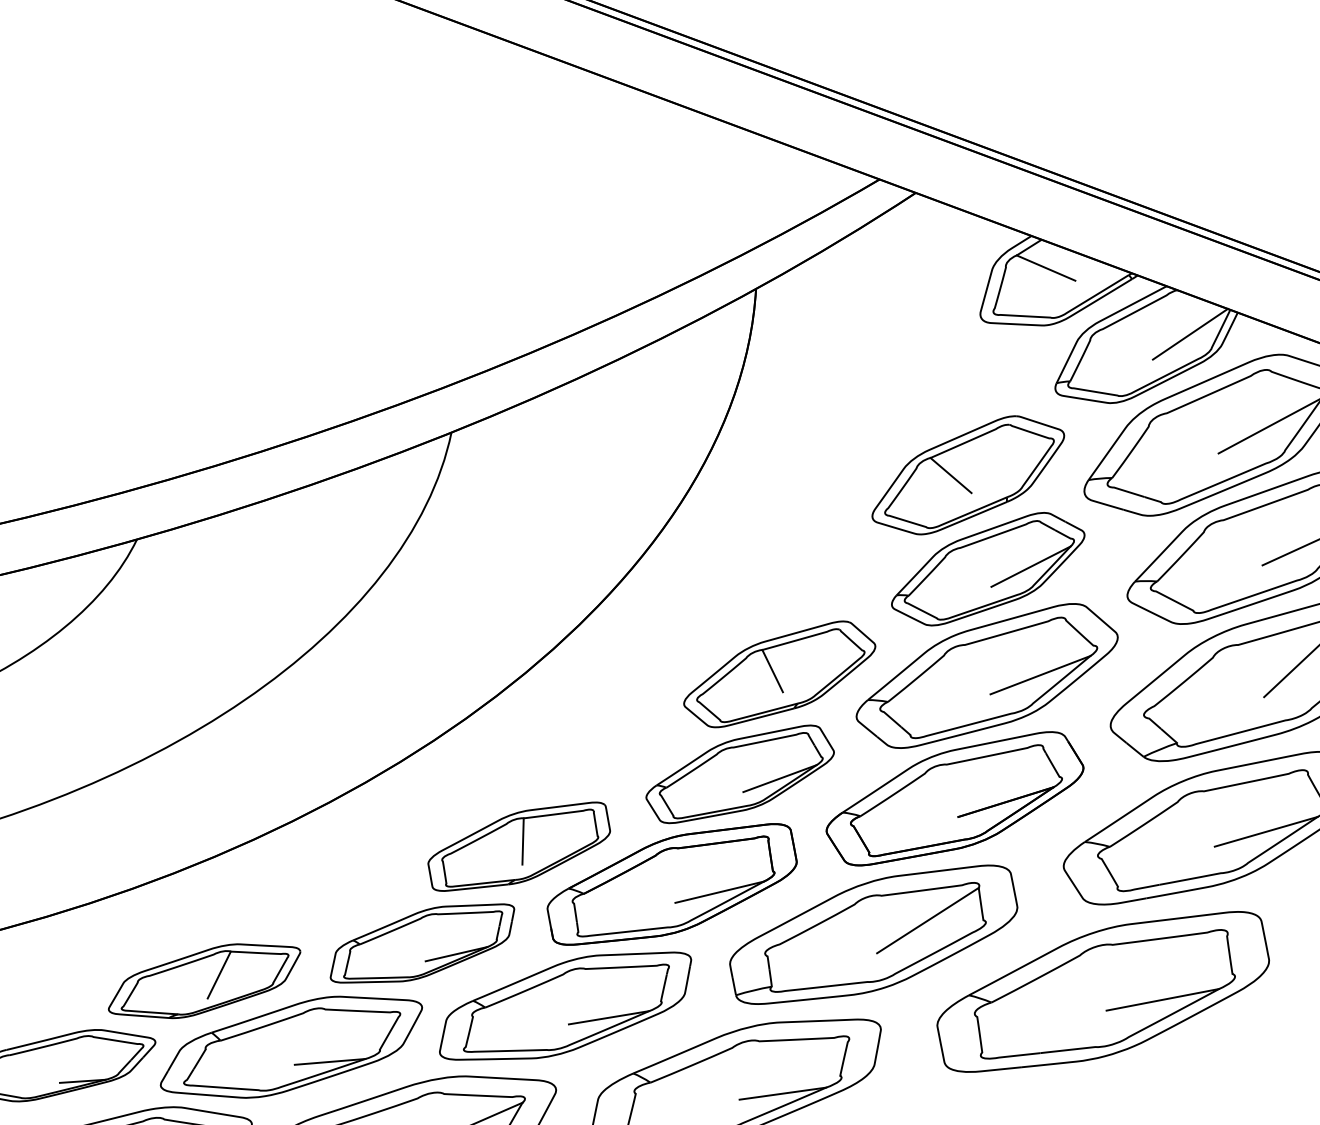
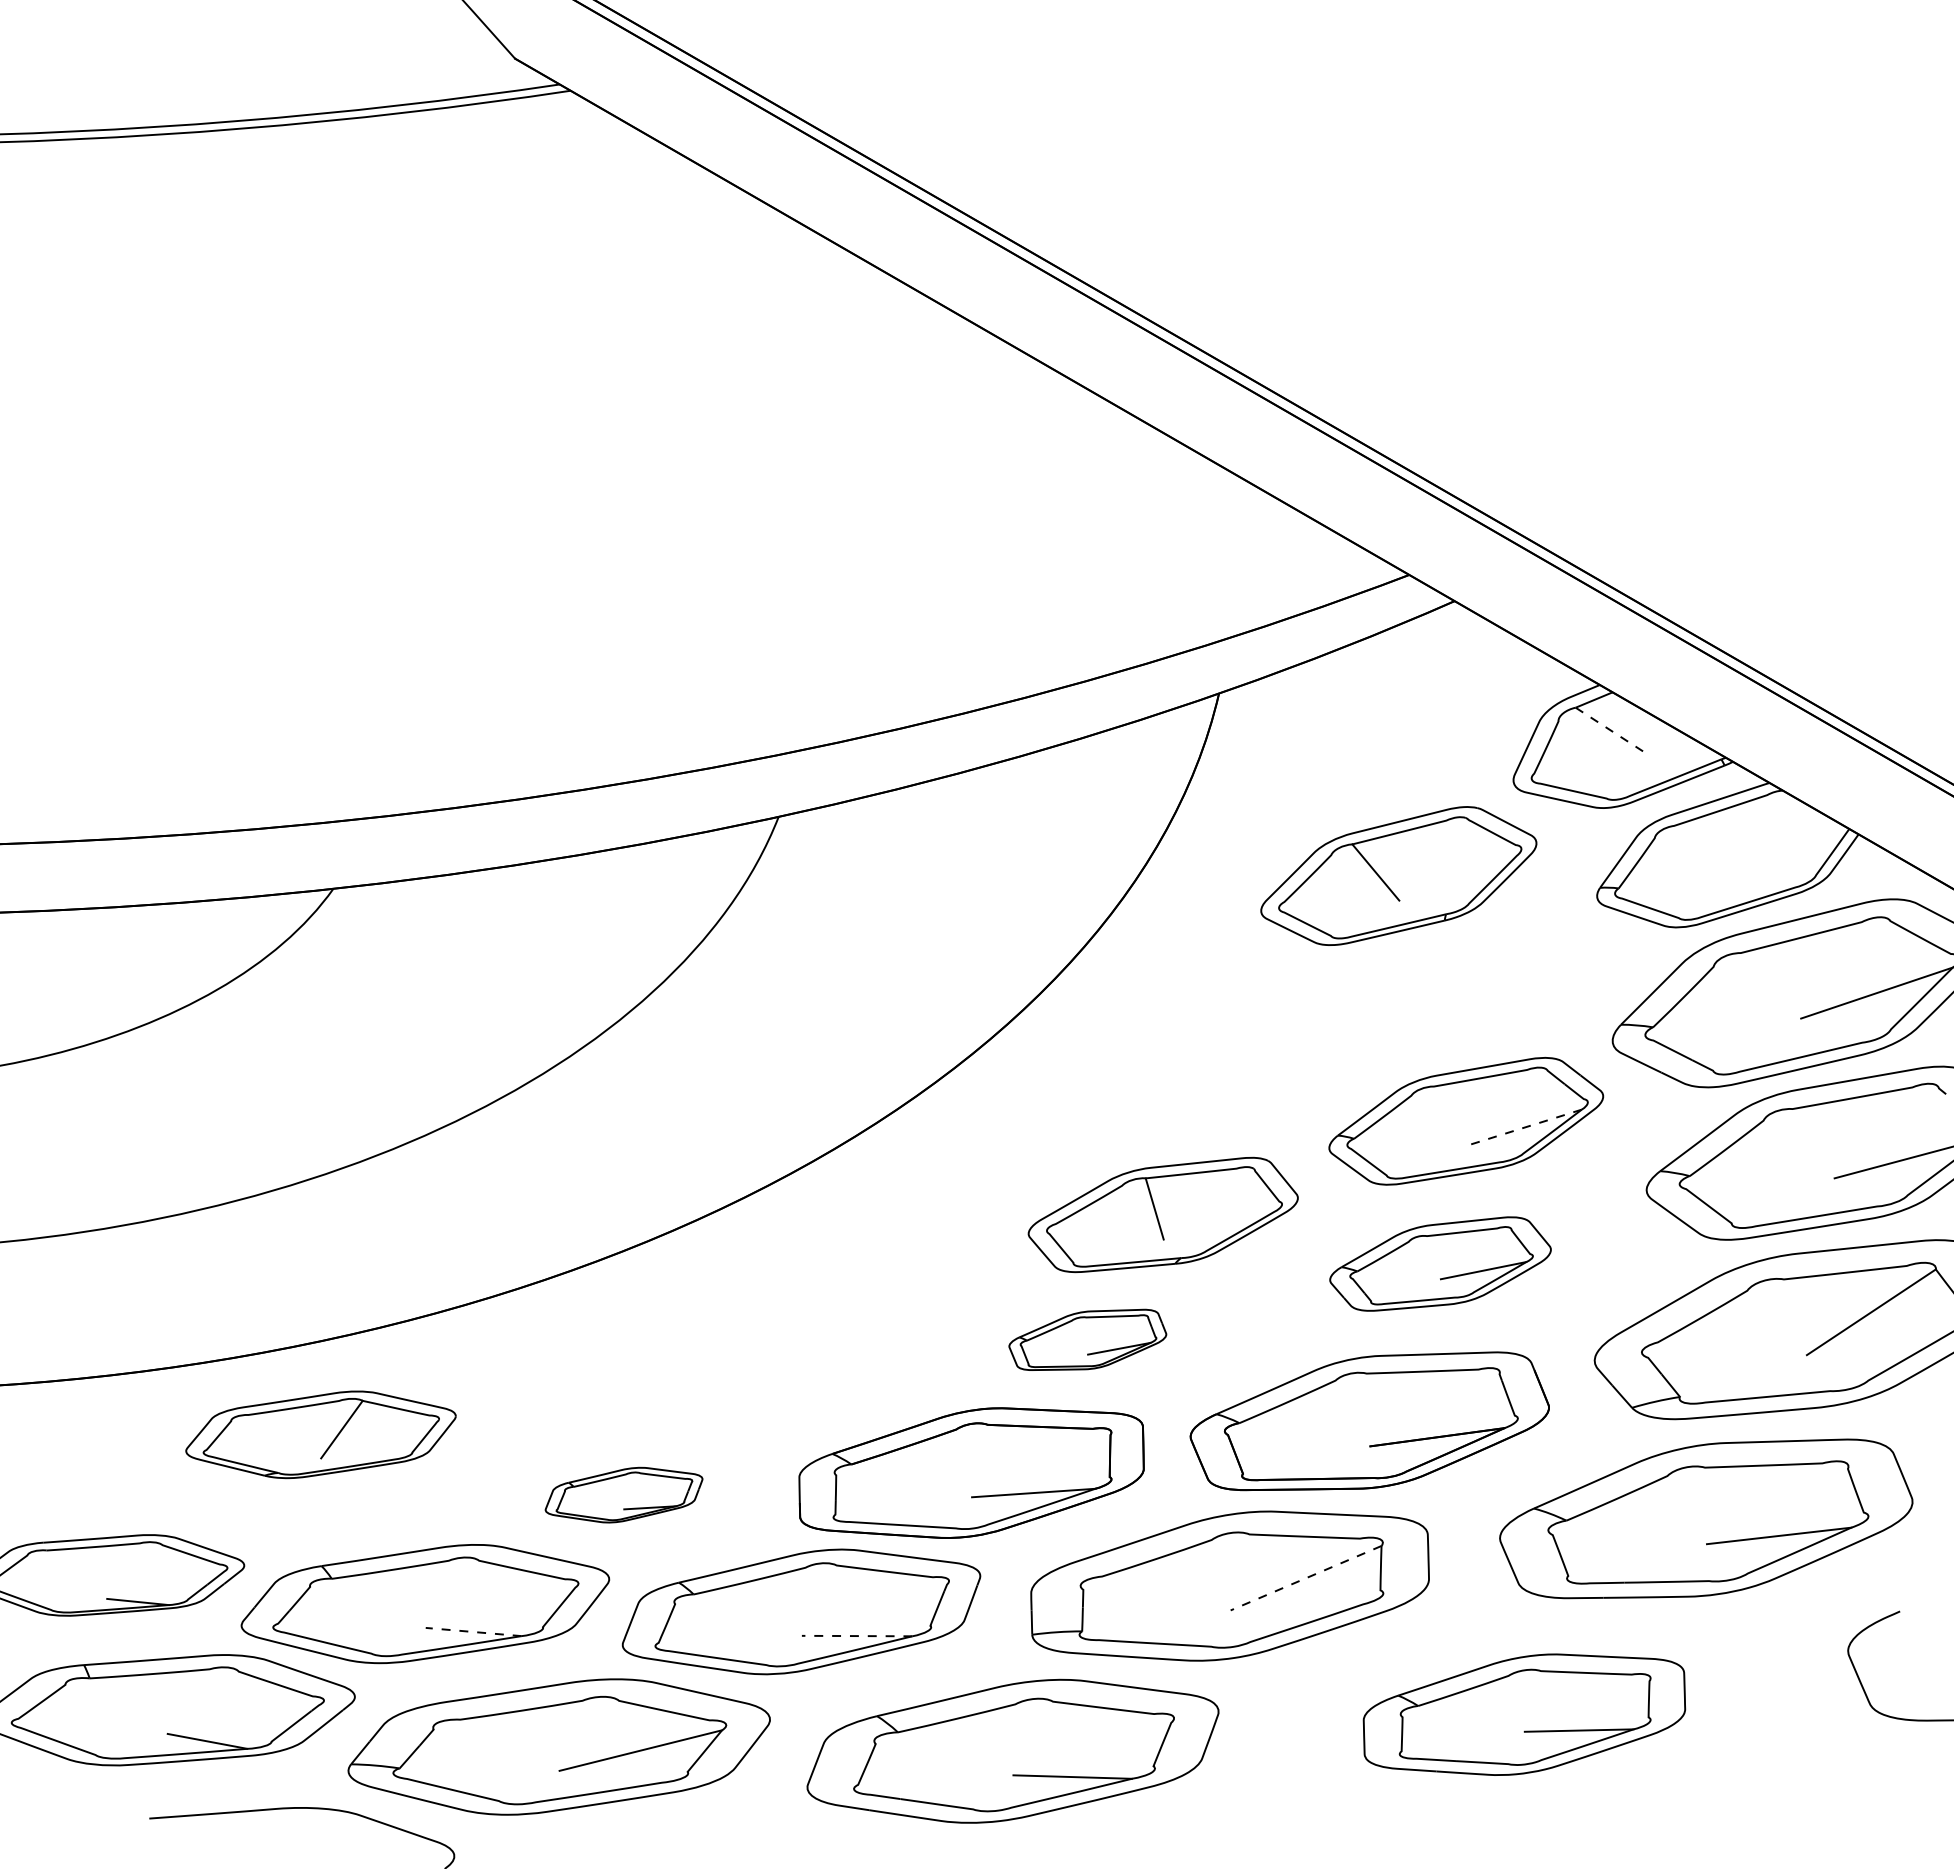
line: (1046, 268) -> (1612, 731), solid -> dashed
line: (1190, 334) -> (1790, 852), removed
part: (967, 474) -> (1398, 875), moved
line: (1030, 566) -> (1523, 1127), solid -> dashed
part: (986, 675) -> (1440, 1263), size x0.6
part: (739, 774) -> (1087, 1339), size x0.6
part: (519, 847) -> (775, 1387), removed
line: (927, 920) -> (1305, 1578), solid -> dashed
part: (422, 943) -> (623, 1494), size x0.6
part: (204, 981) -> (320, 1434), moved
part: (1103, 992) -> (1524, 1714), size x0.7
line: (608, 1018) -> (856, 1636), solid -> dashed
line: (329, 1061) -> (473, 1631), solid -> dashed

